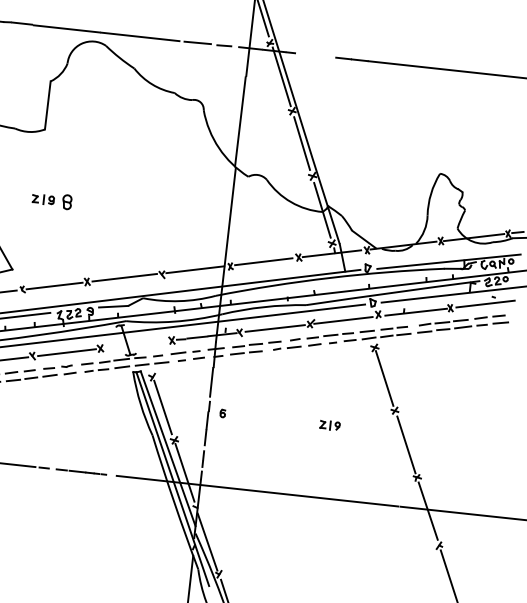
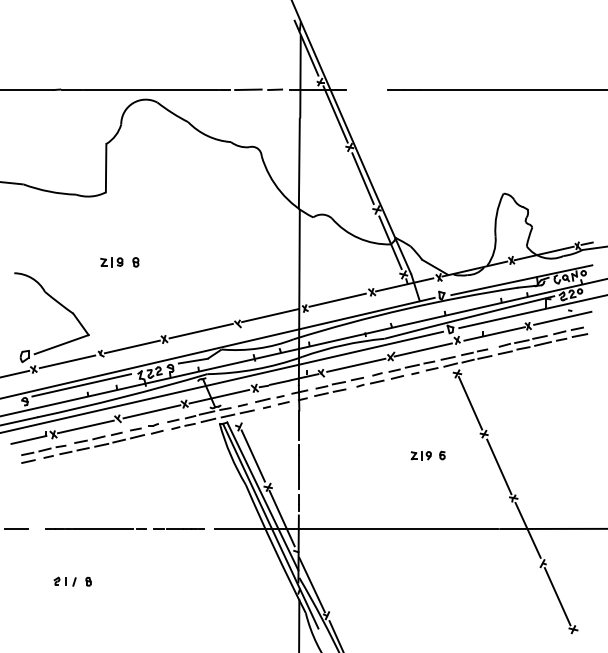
part: (66, 202) -> (135, 262), size x0.62
line: (135, 344) -> (219, 396), added
part: (222, 413) -> (442, 455), moved

